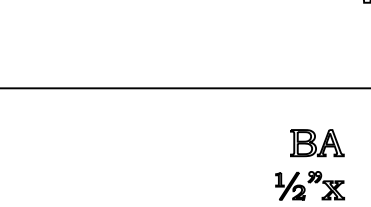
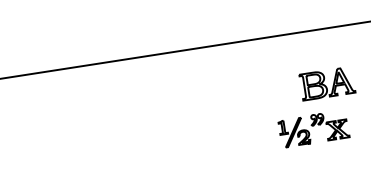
part: (317, 143) -> (327, 84), moved

